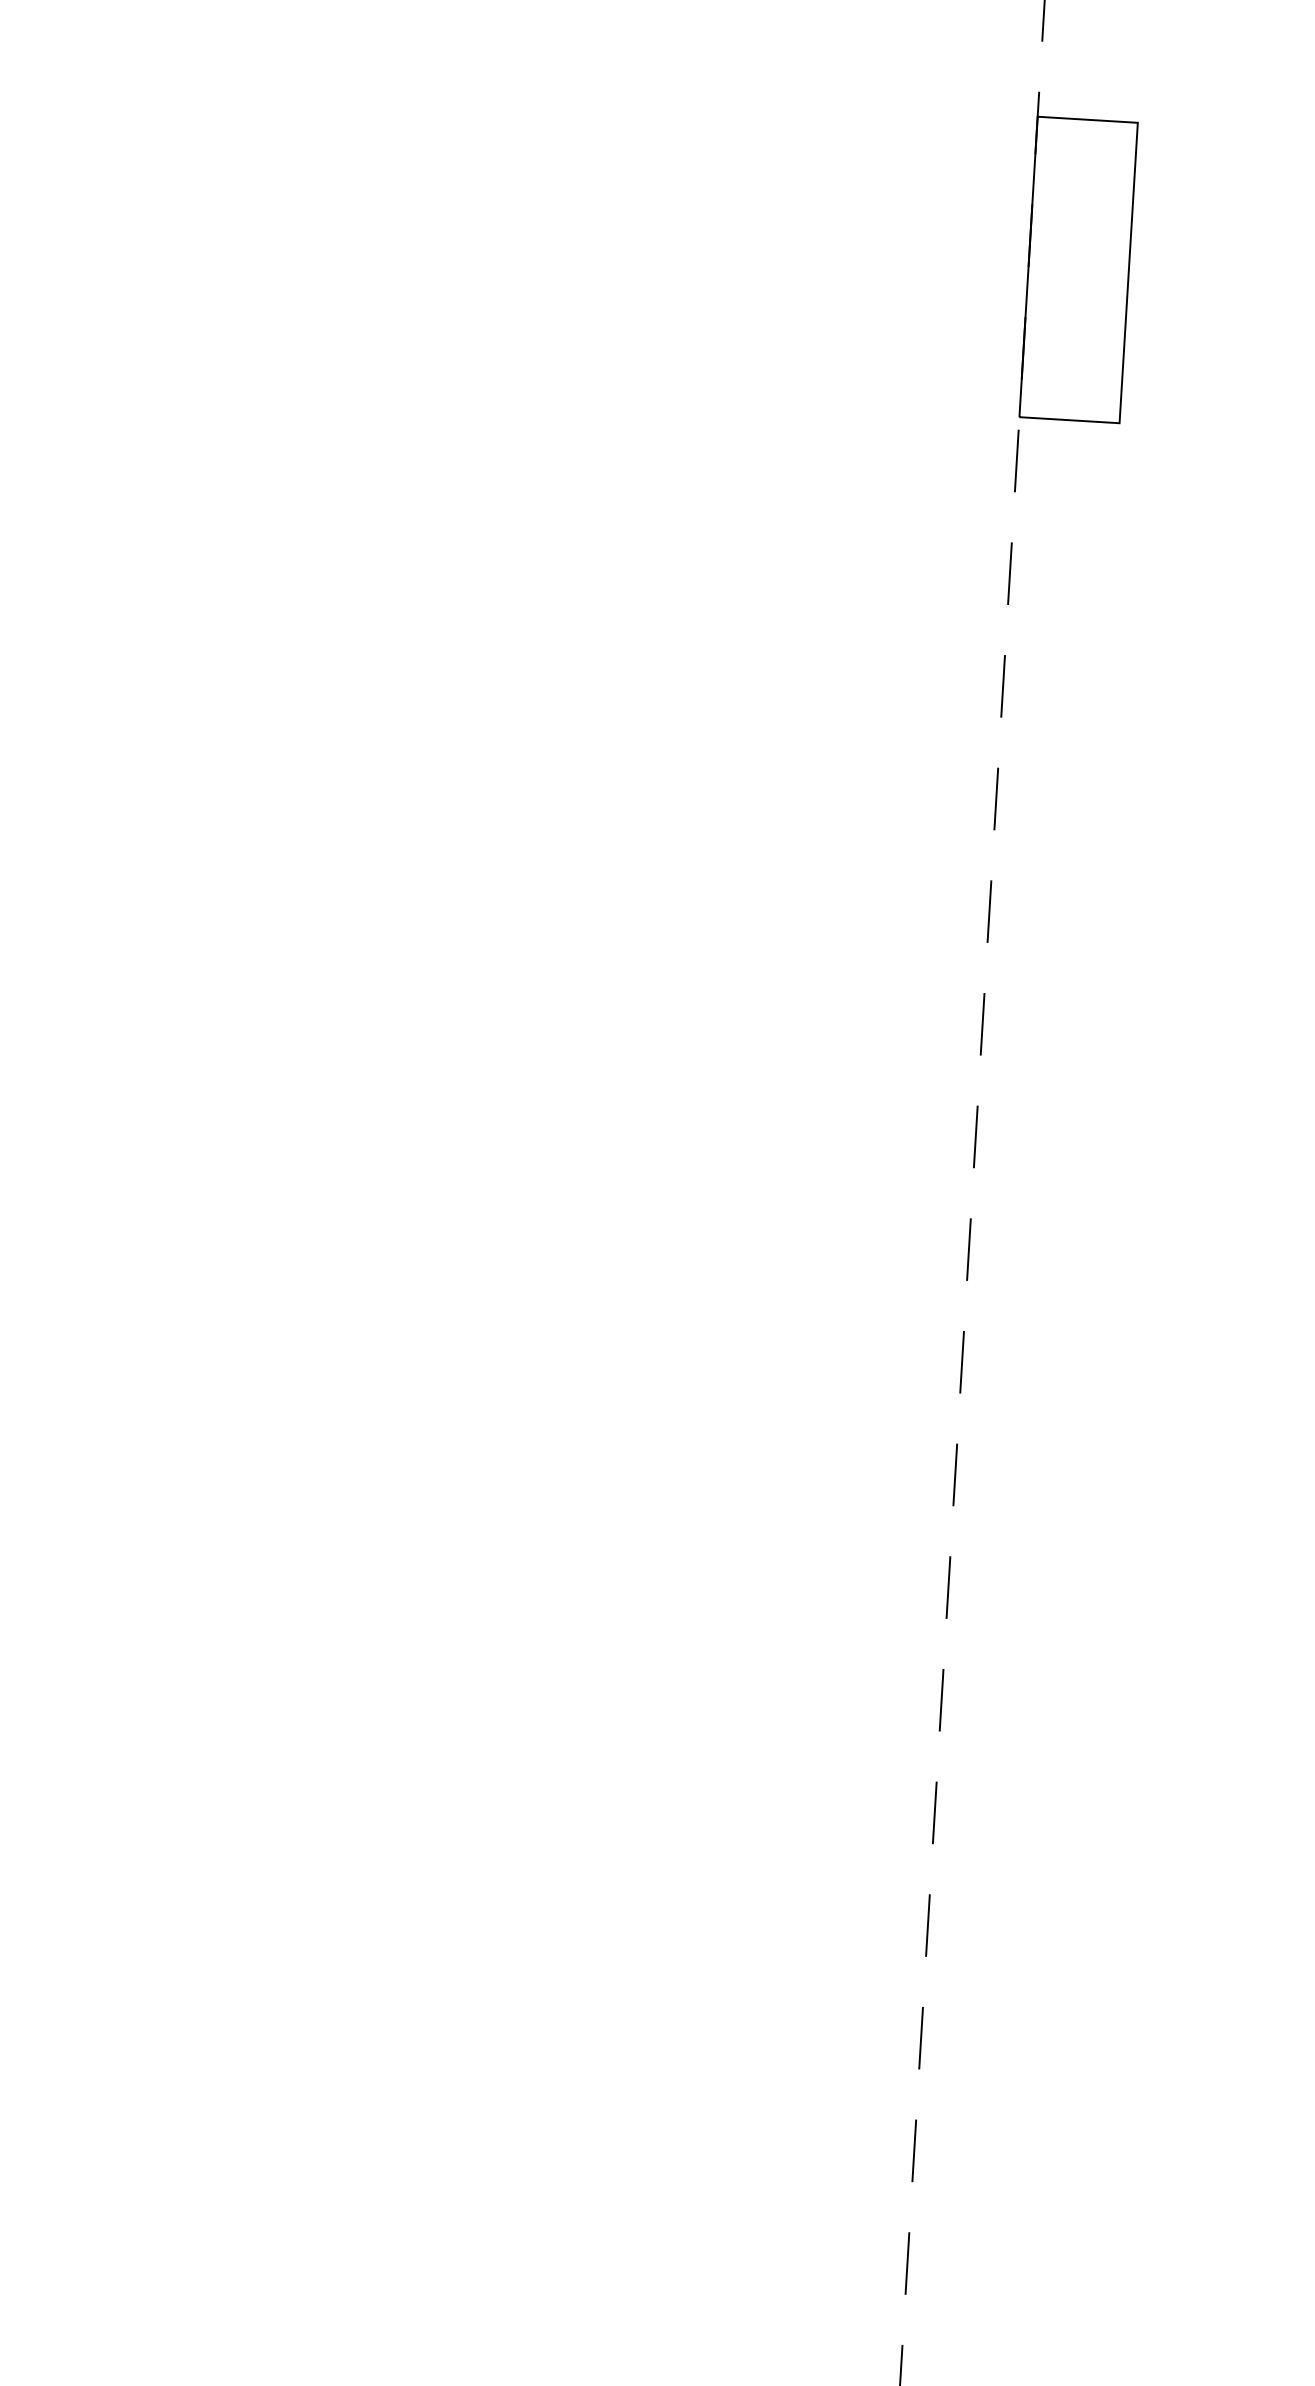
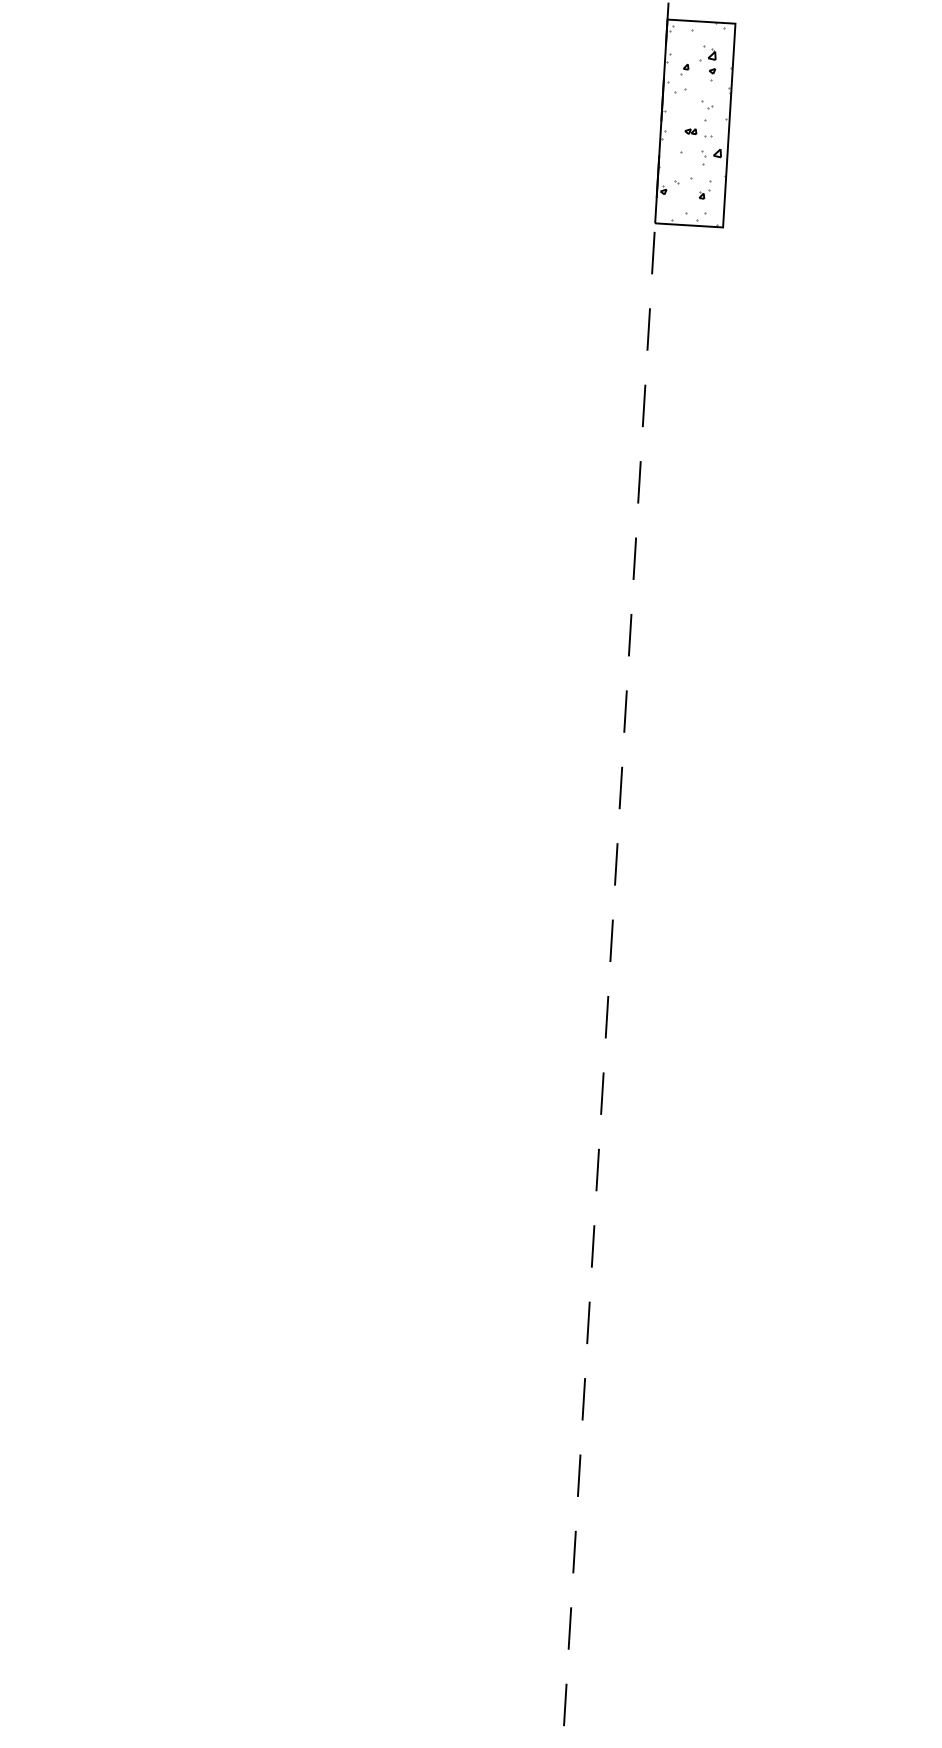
hatch: (1078, 271) -> (695, 124), added

